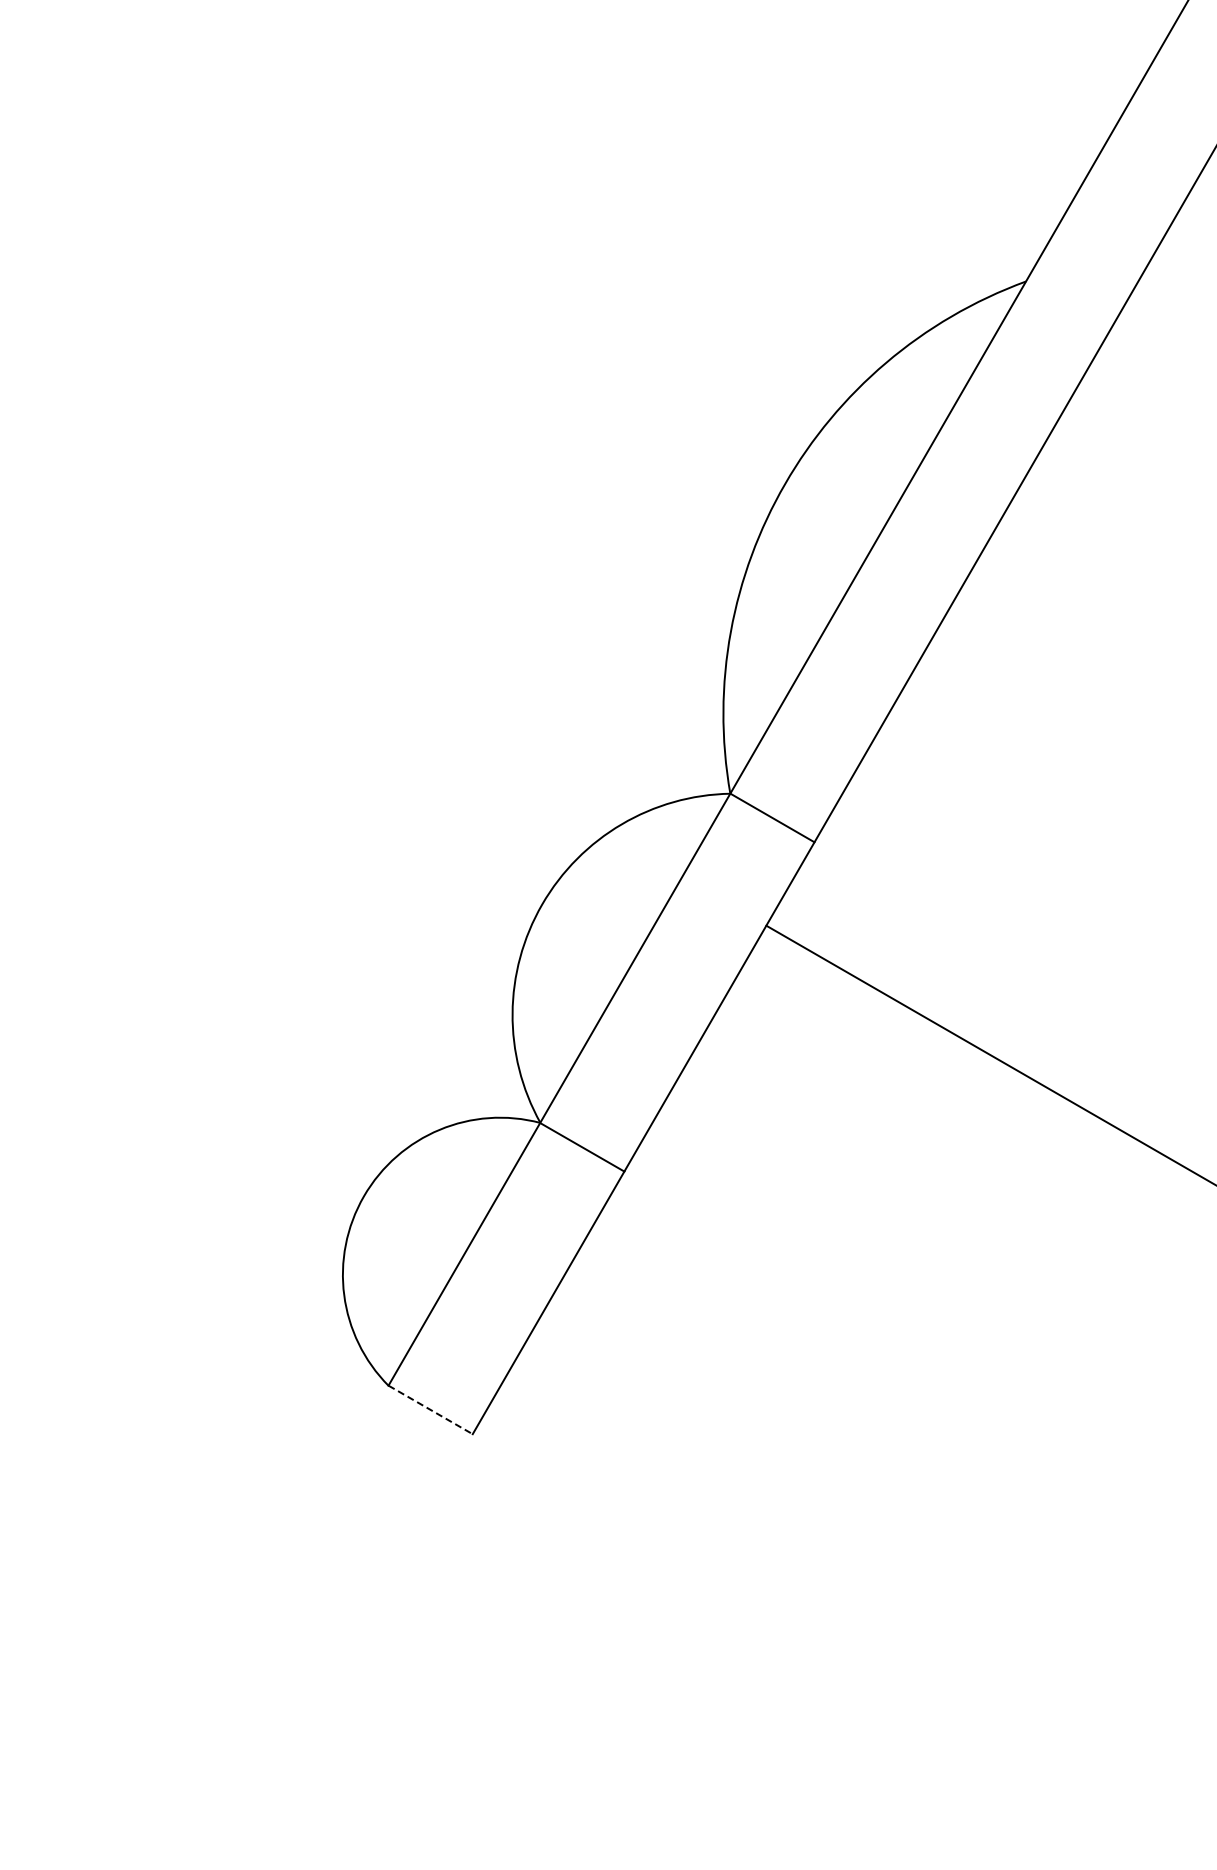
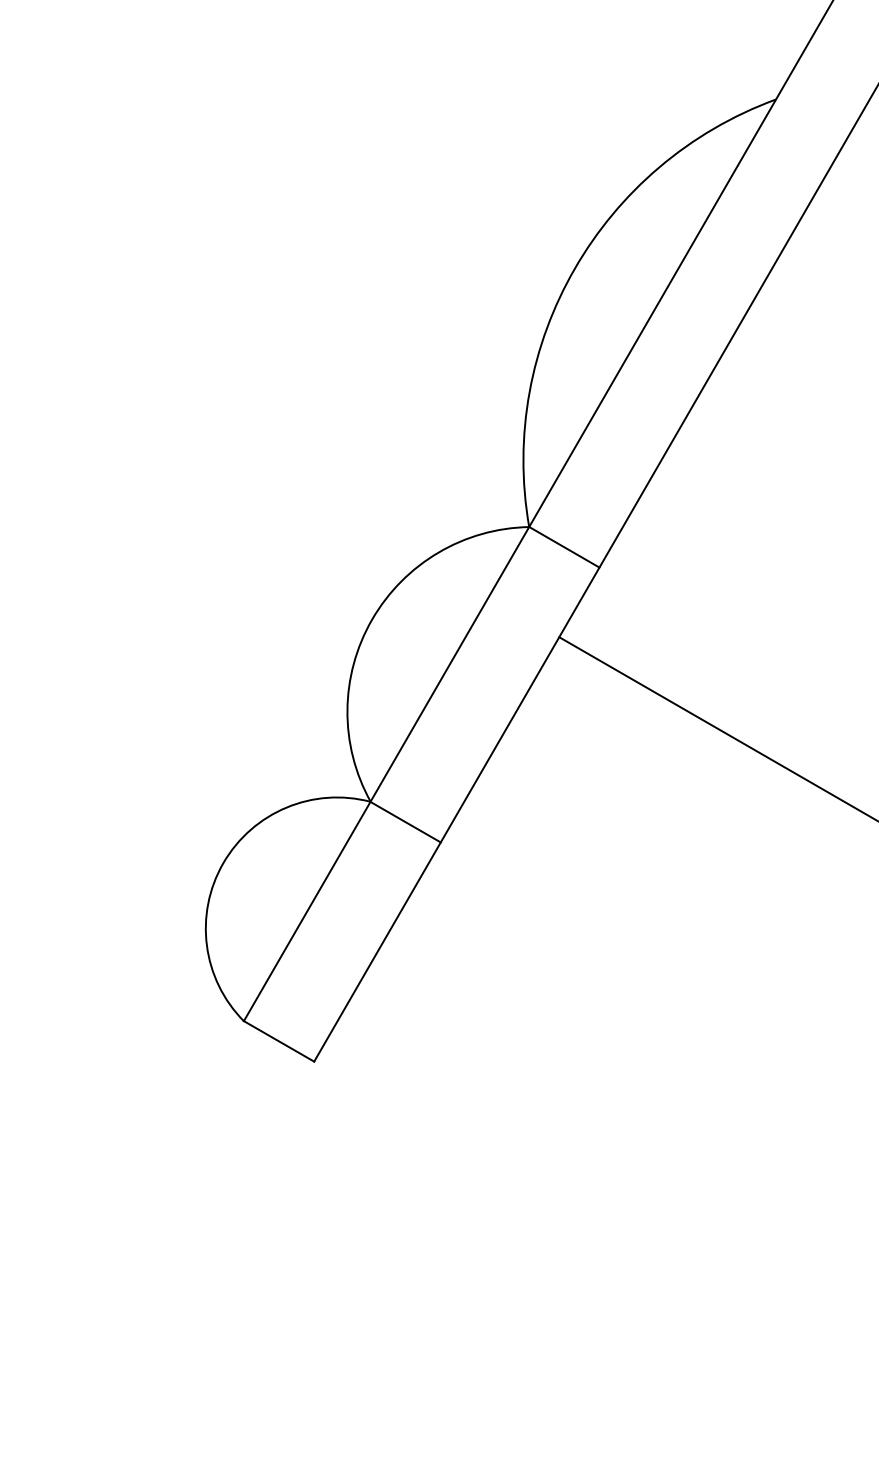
line: (430, 1409) -> (278, 1041), dashed -> solid

